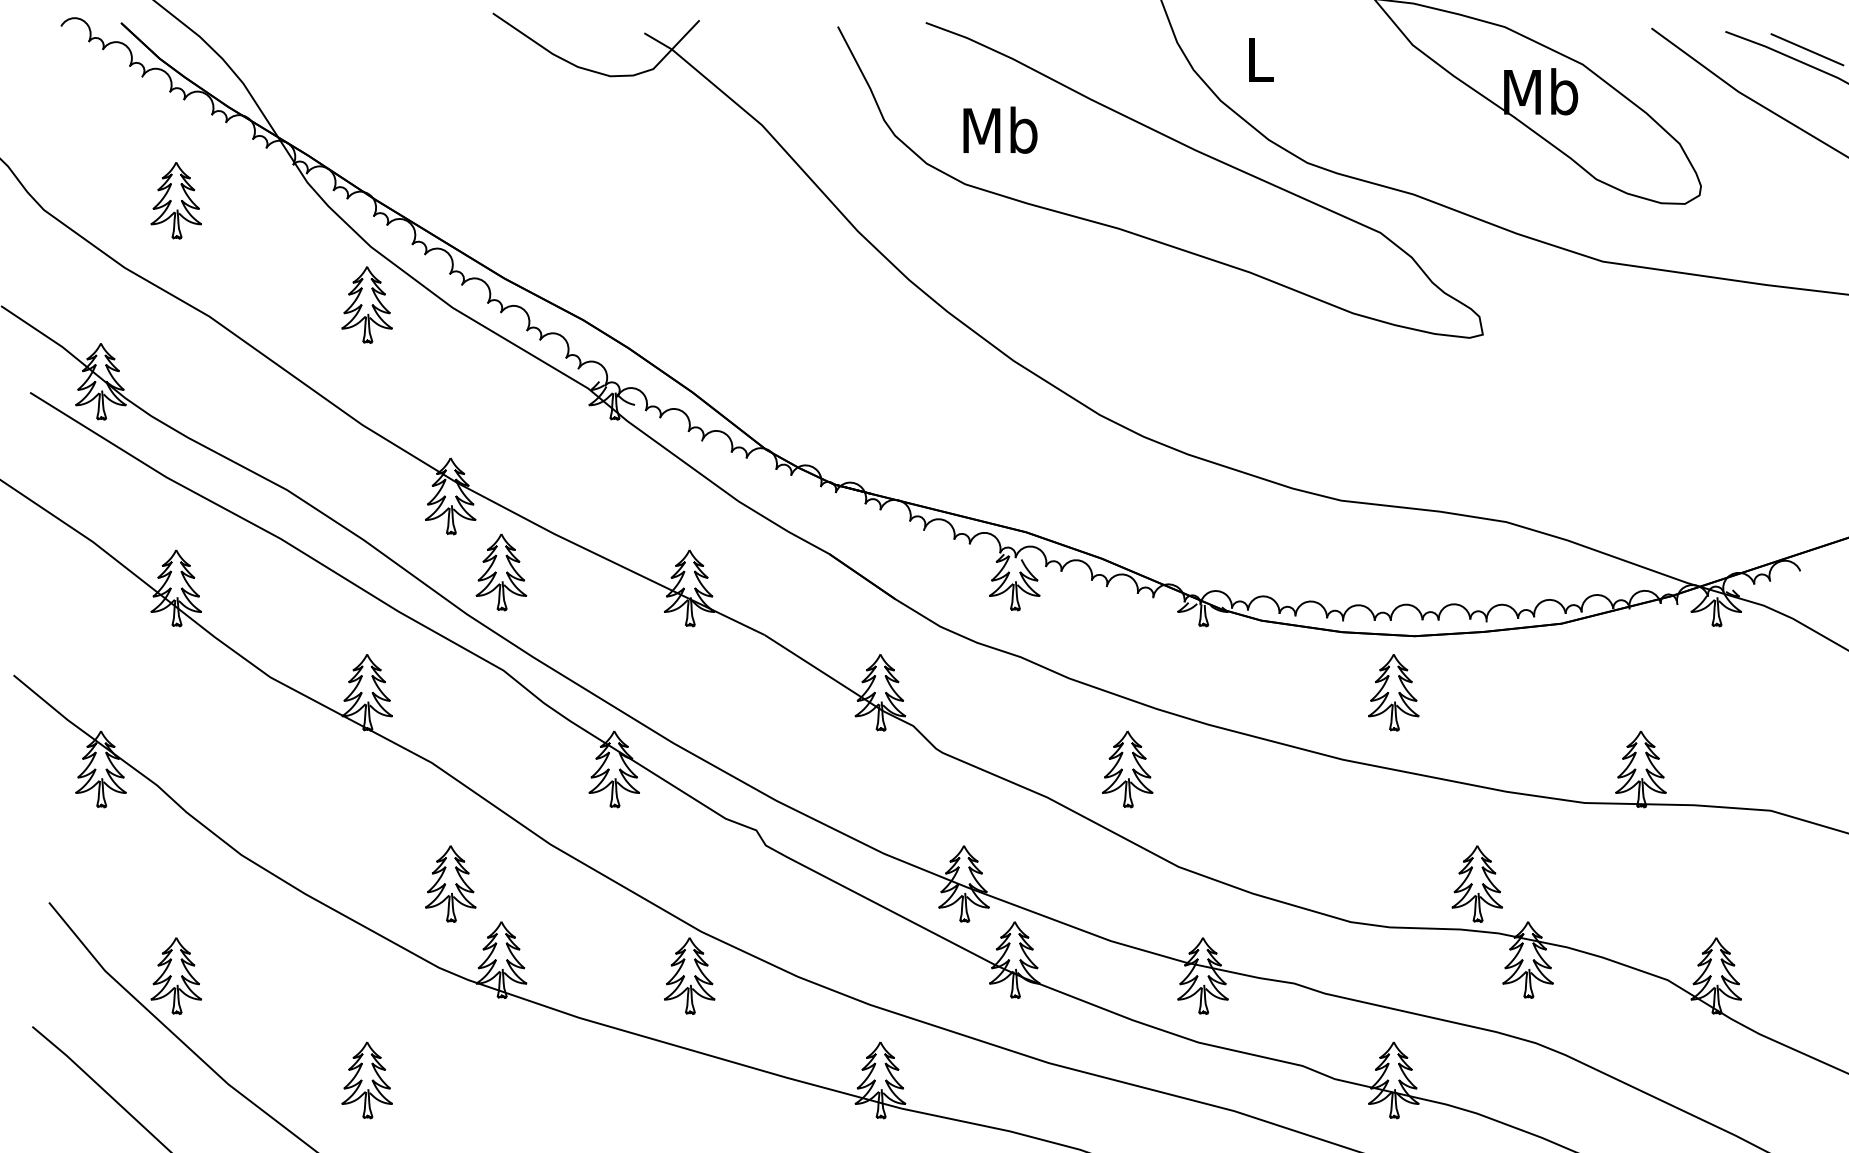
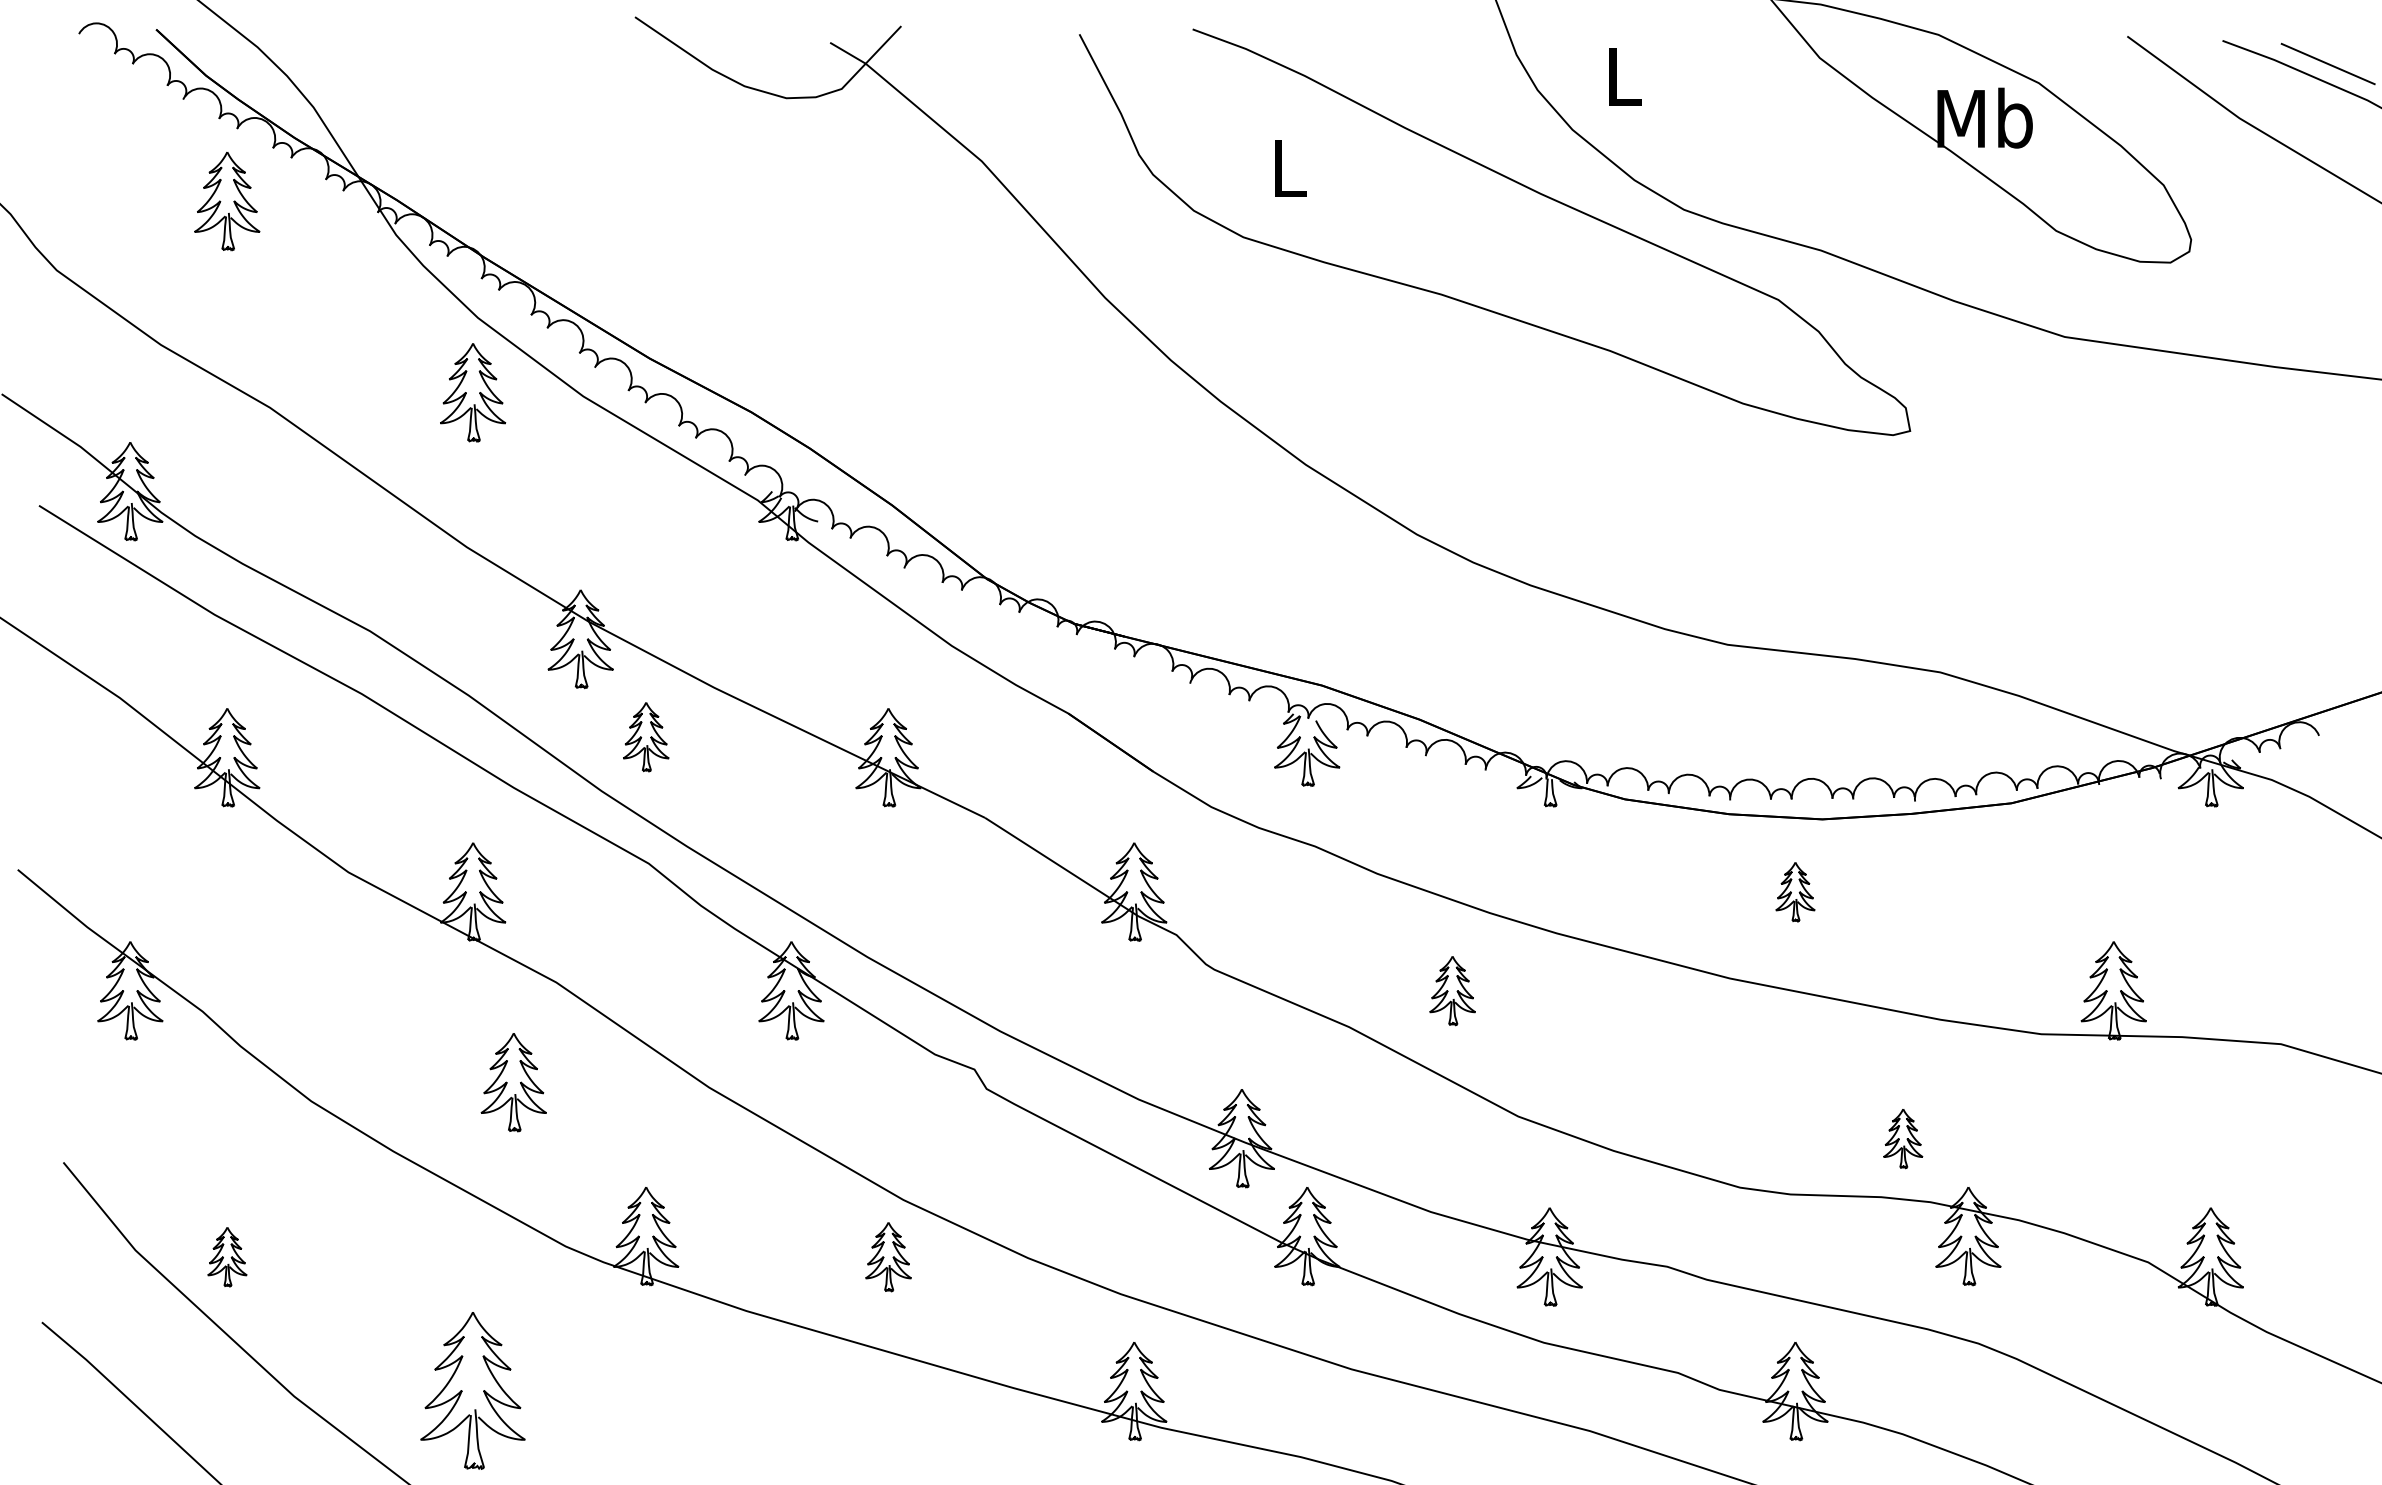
text: (1000, 130) -> (1288, 167), Mb -> L
part: (176, 200) -> (227, 201), moved
part: (501, 571) -> (646, 736), size x0.7
part: (1393, 692) -> (1795, 891), size x0.6
part: (1127, 769) -> (1452, 990), size x0.7
part: (450, 883) -> (513, 1082), moved
part: (1477, 883) -> (1903, 1138), size x0.6
part: (176, 975) -> (227, 1256), size x0.6
part: (689, 975) -> (888, 1256), size x0.7
part: (367, 1080) -> (473, 1391), size x1.6

